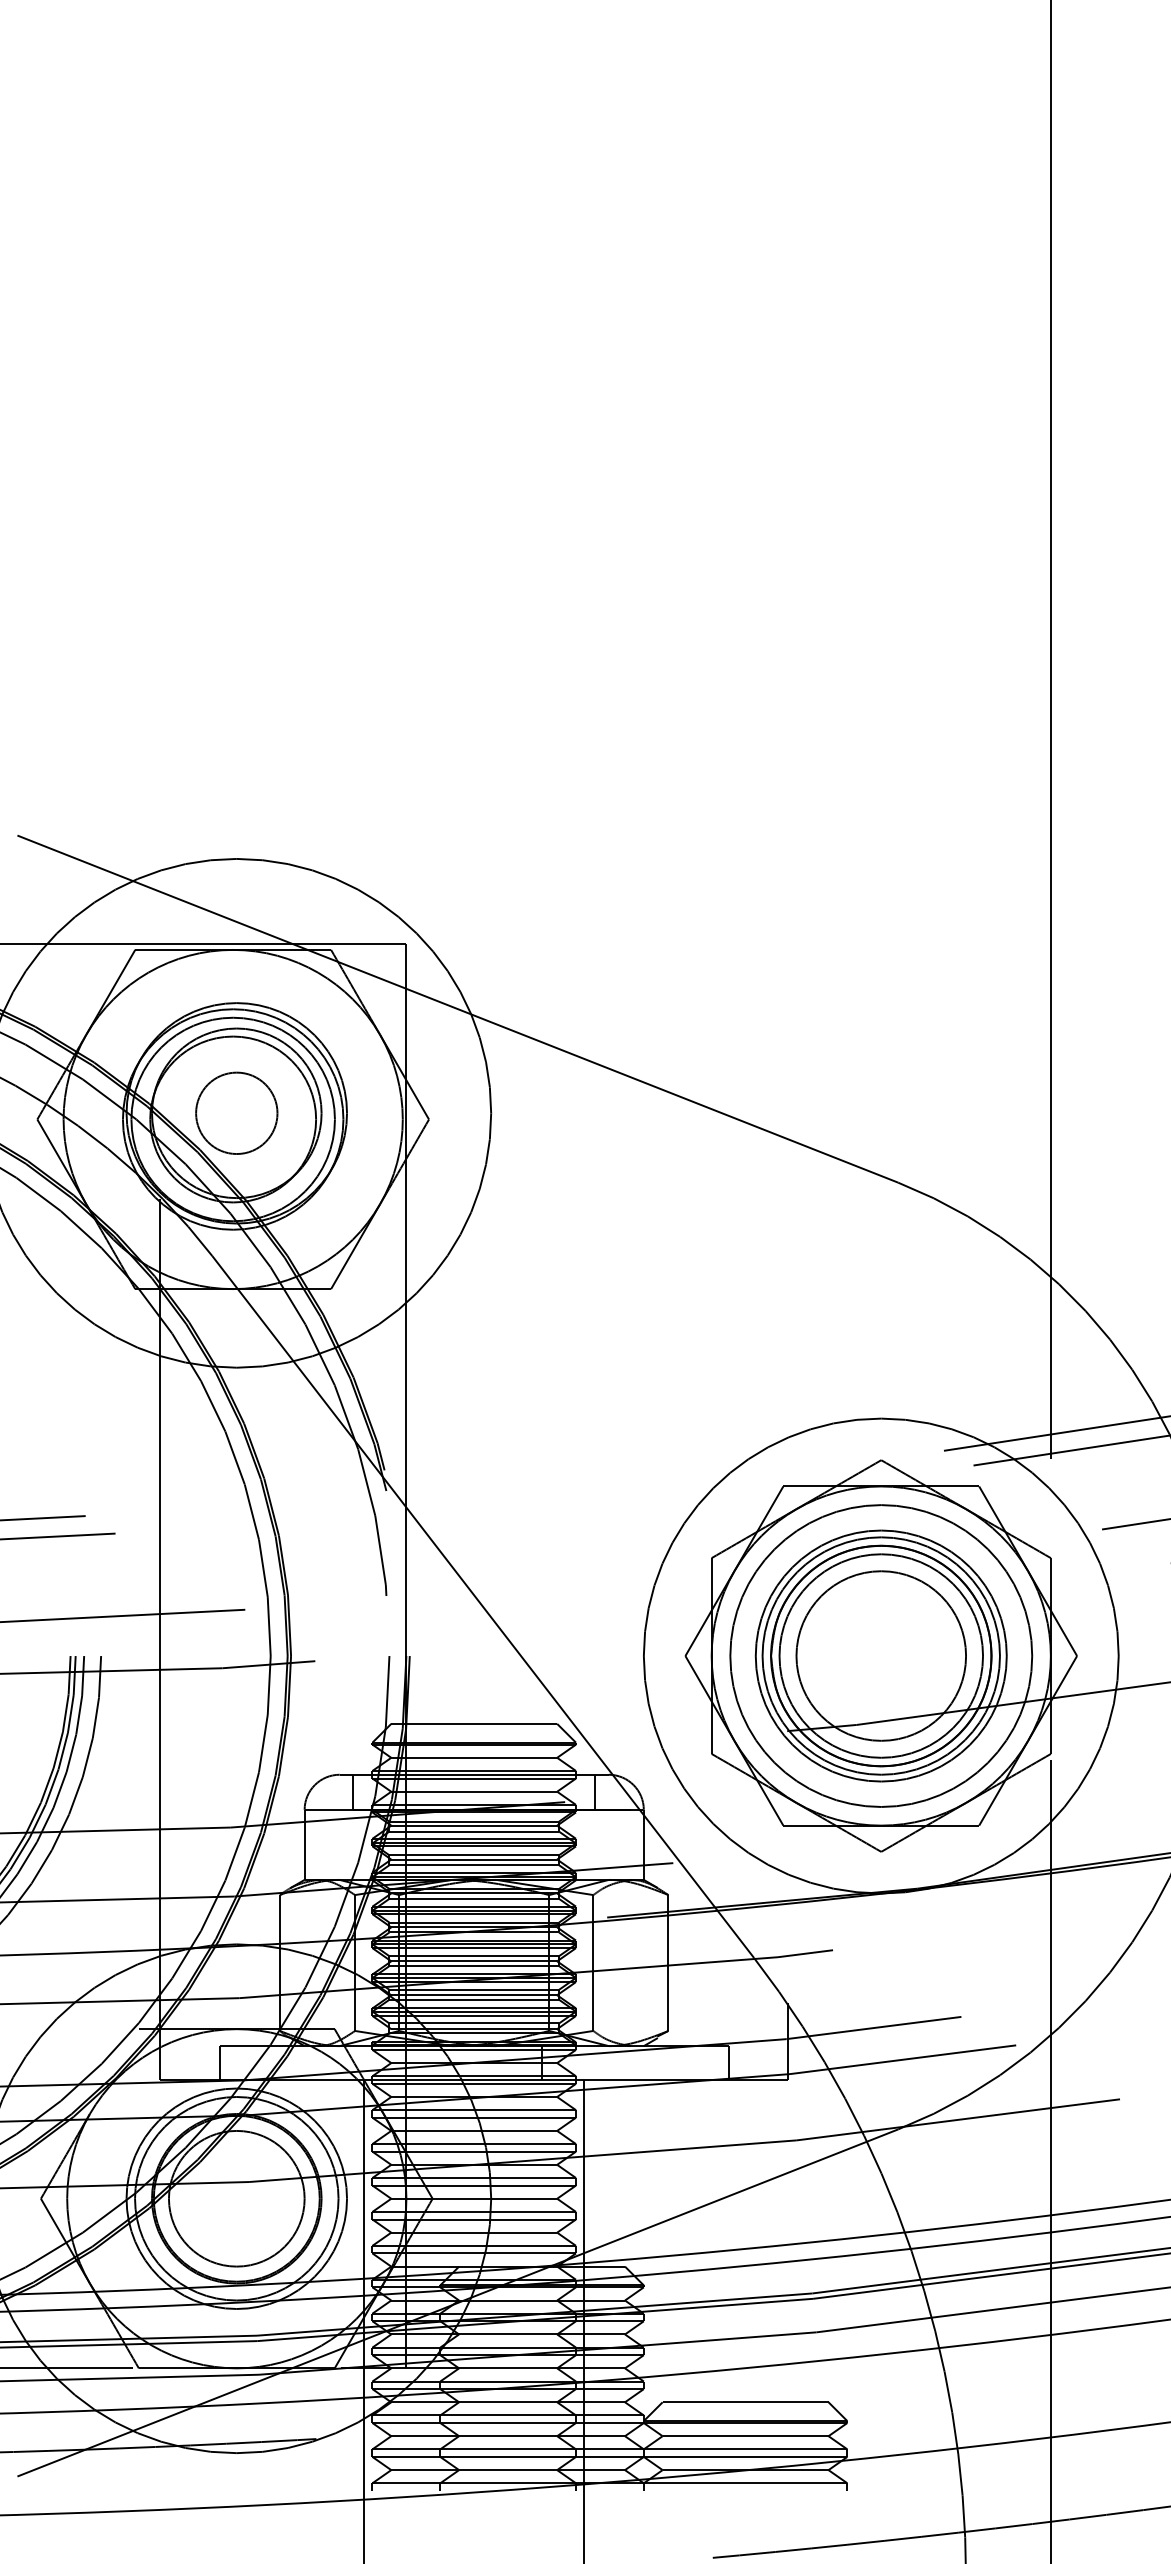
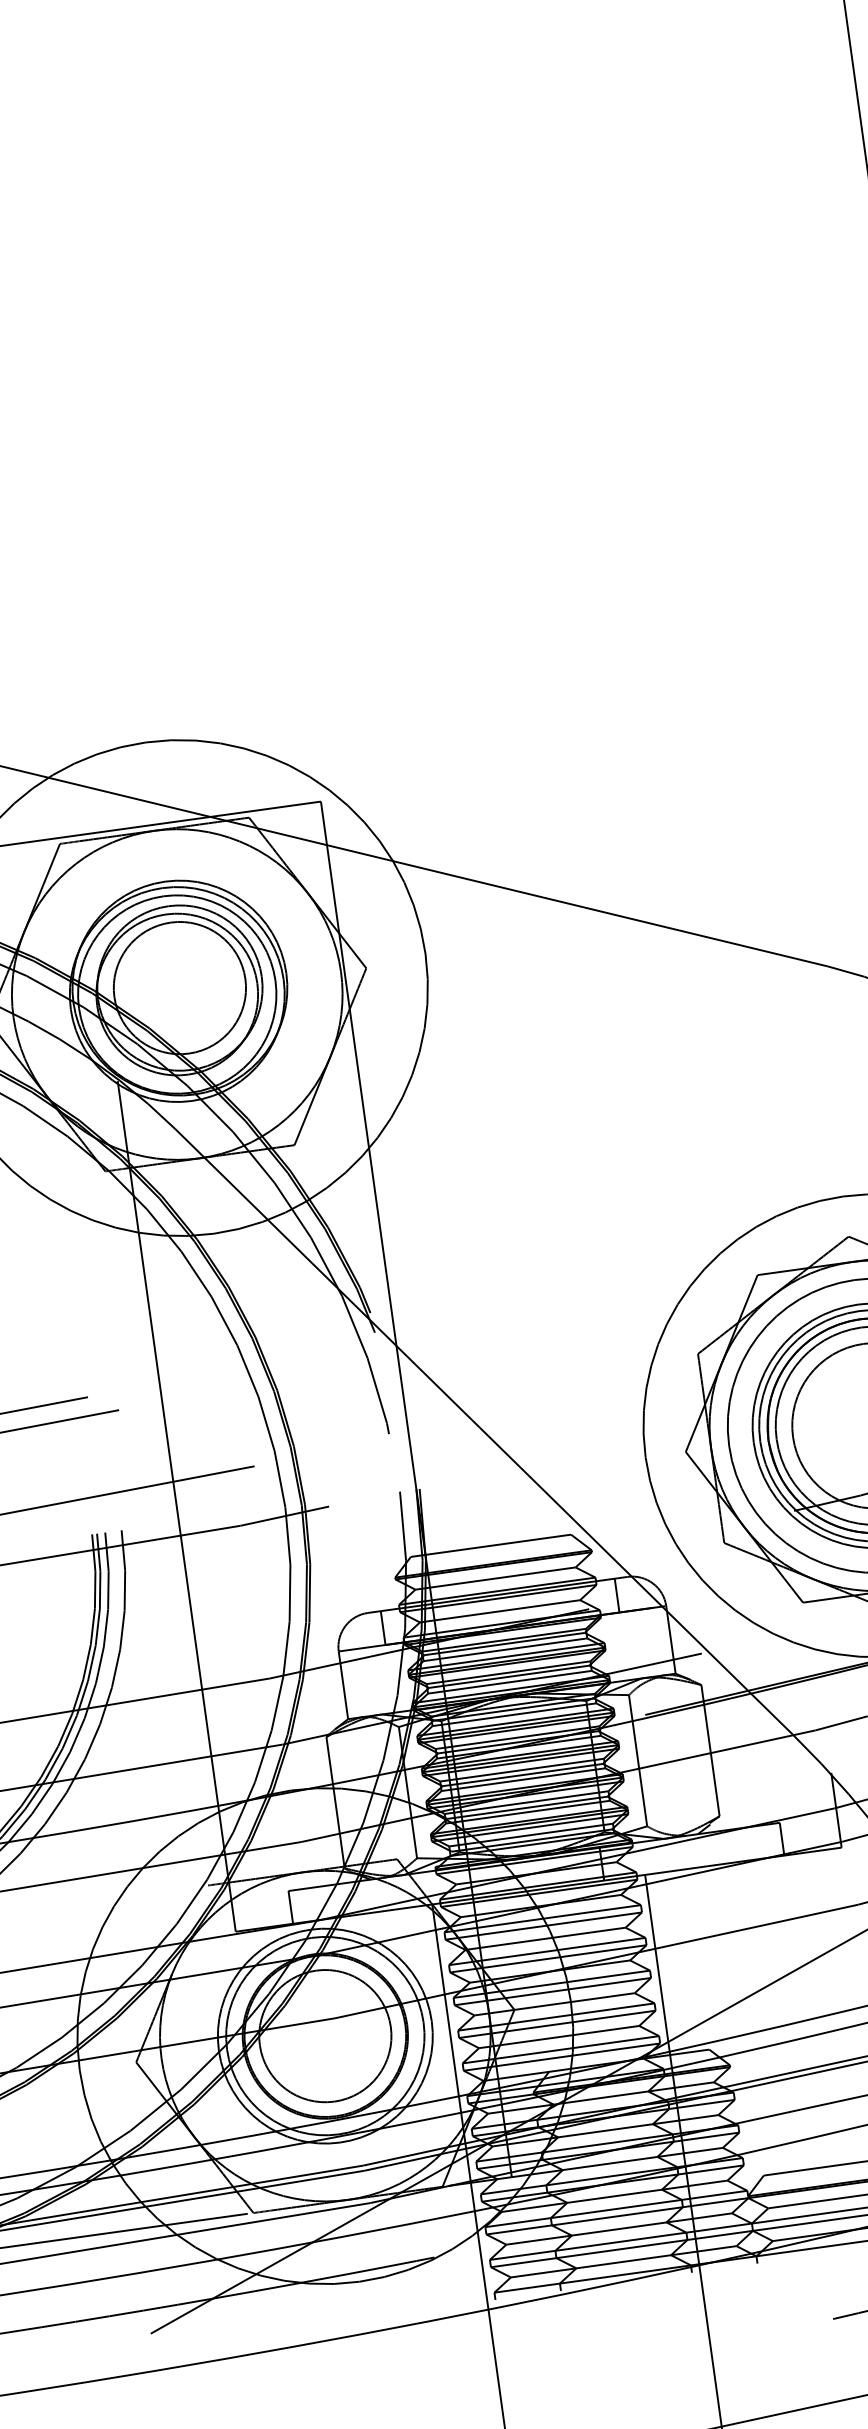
circle: (236, 1113) -> (179, 988), size x1.67

